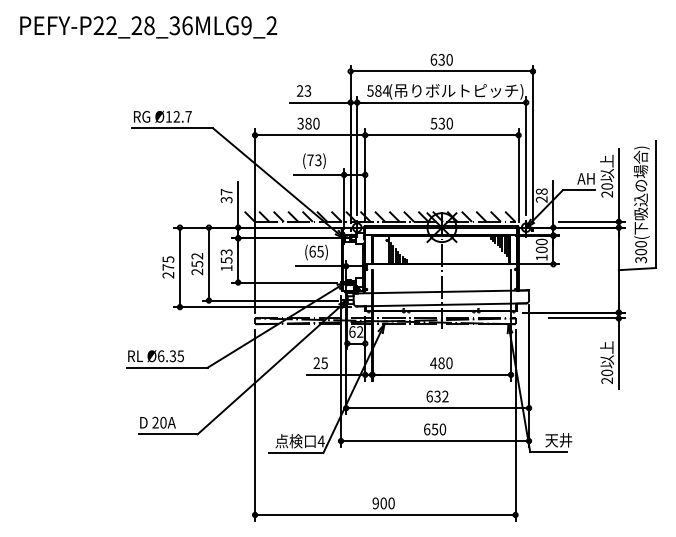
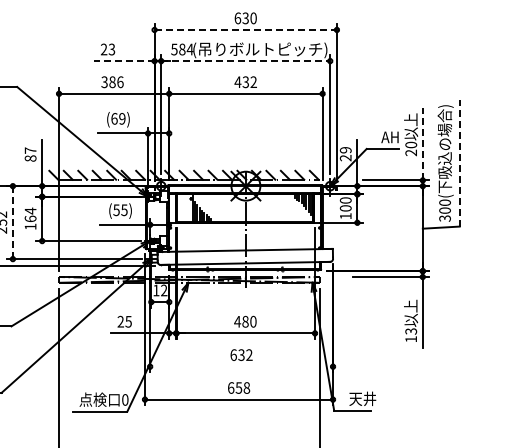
line: (442, 71) -> (246, 30), solid -> dashed
line: (319, 102) -> (123, 61), solid -> dashed
line: (441, 102) -> (245, 61), solid -> dashed
text: (316, 123) -> (120, 82), 380 -> 386
text: (441, 123) -> (245, 82), 530 -> 432
text: (314, 160) -> (118, 119), (73) -> (69)
line: (618, 185) -> (422, 144), solid -> dashed
text: (541, 191) -> (345, 150), 28 -> 29
text: (226, 199) -> (30, 158), 37 -> 87
line: (655, 204) -> (459, 163), solid -> dashed
text: (312, 251) -> (116, 210), (65) -> (55)
text: (226, 256) -> (30, 215), 153 -> 164
line: (208, 264) -> (12, 223), solid -> dashed
text: (352, 331) -> (156, 290), 62 -> 12
text: (606, 376) -> (410, 335), 20 -> 13
line: (437, 408) -> (241, 367), removed
text: (442, 429) -> (246, 388), 650 -> 658
text: (320, 441) -> (124, 400), 4 -> 0

